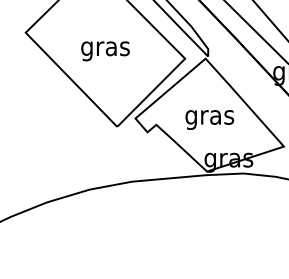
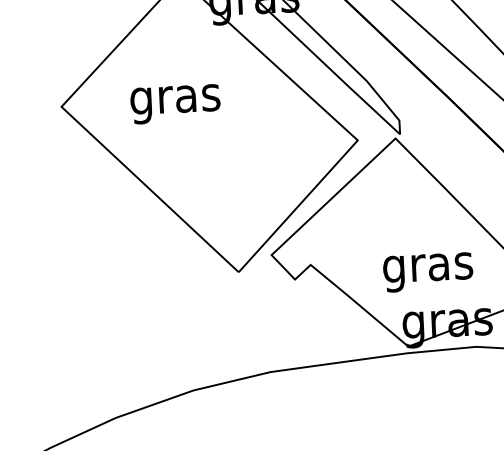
text: (105, 51) -> (175, 104), moved
text: (209, 119) -> (427, 271), moved

